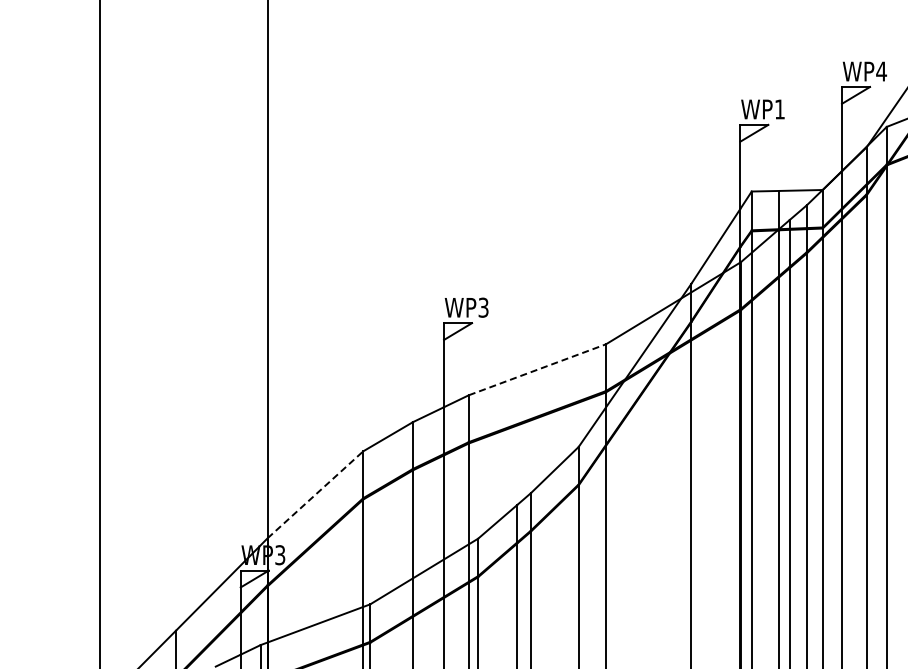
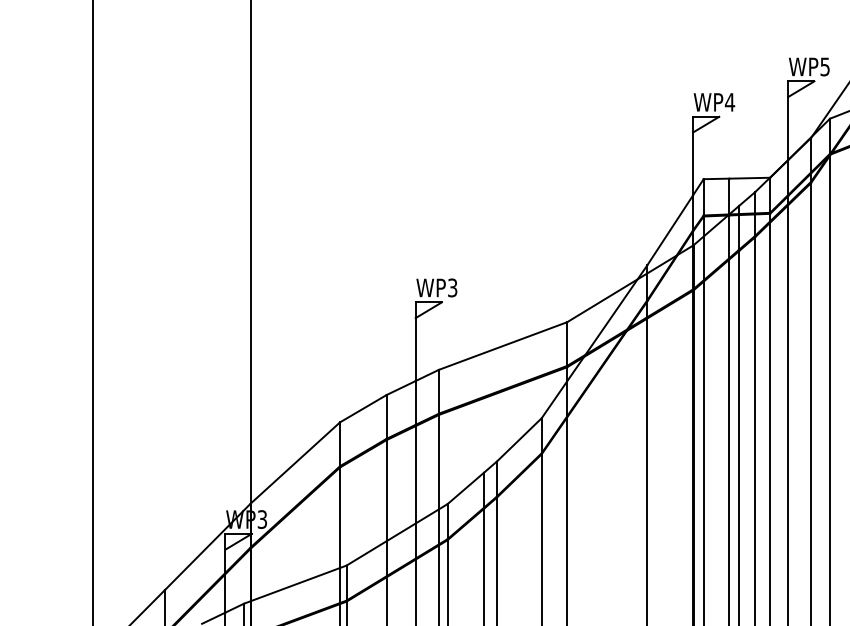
text: (881, 71) -> (825, 66), WP4 -> WP5
text: (779, 109) -> (729, 102), WP1 -> WP4
line: (537, 369) -> (503, 345), dashed -> solid
line: (315, 494) -> (295, 462), dashed -> solid

